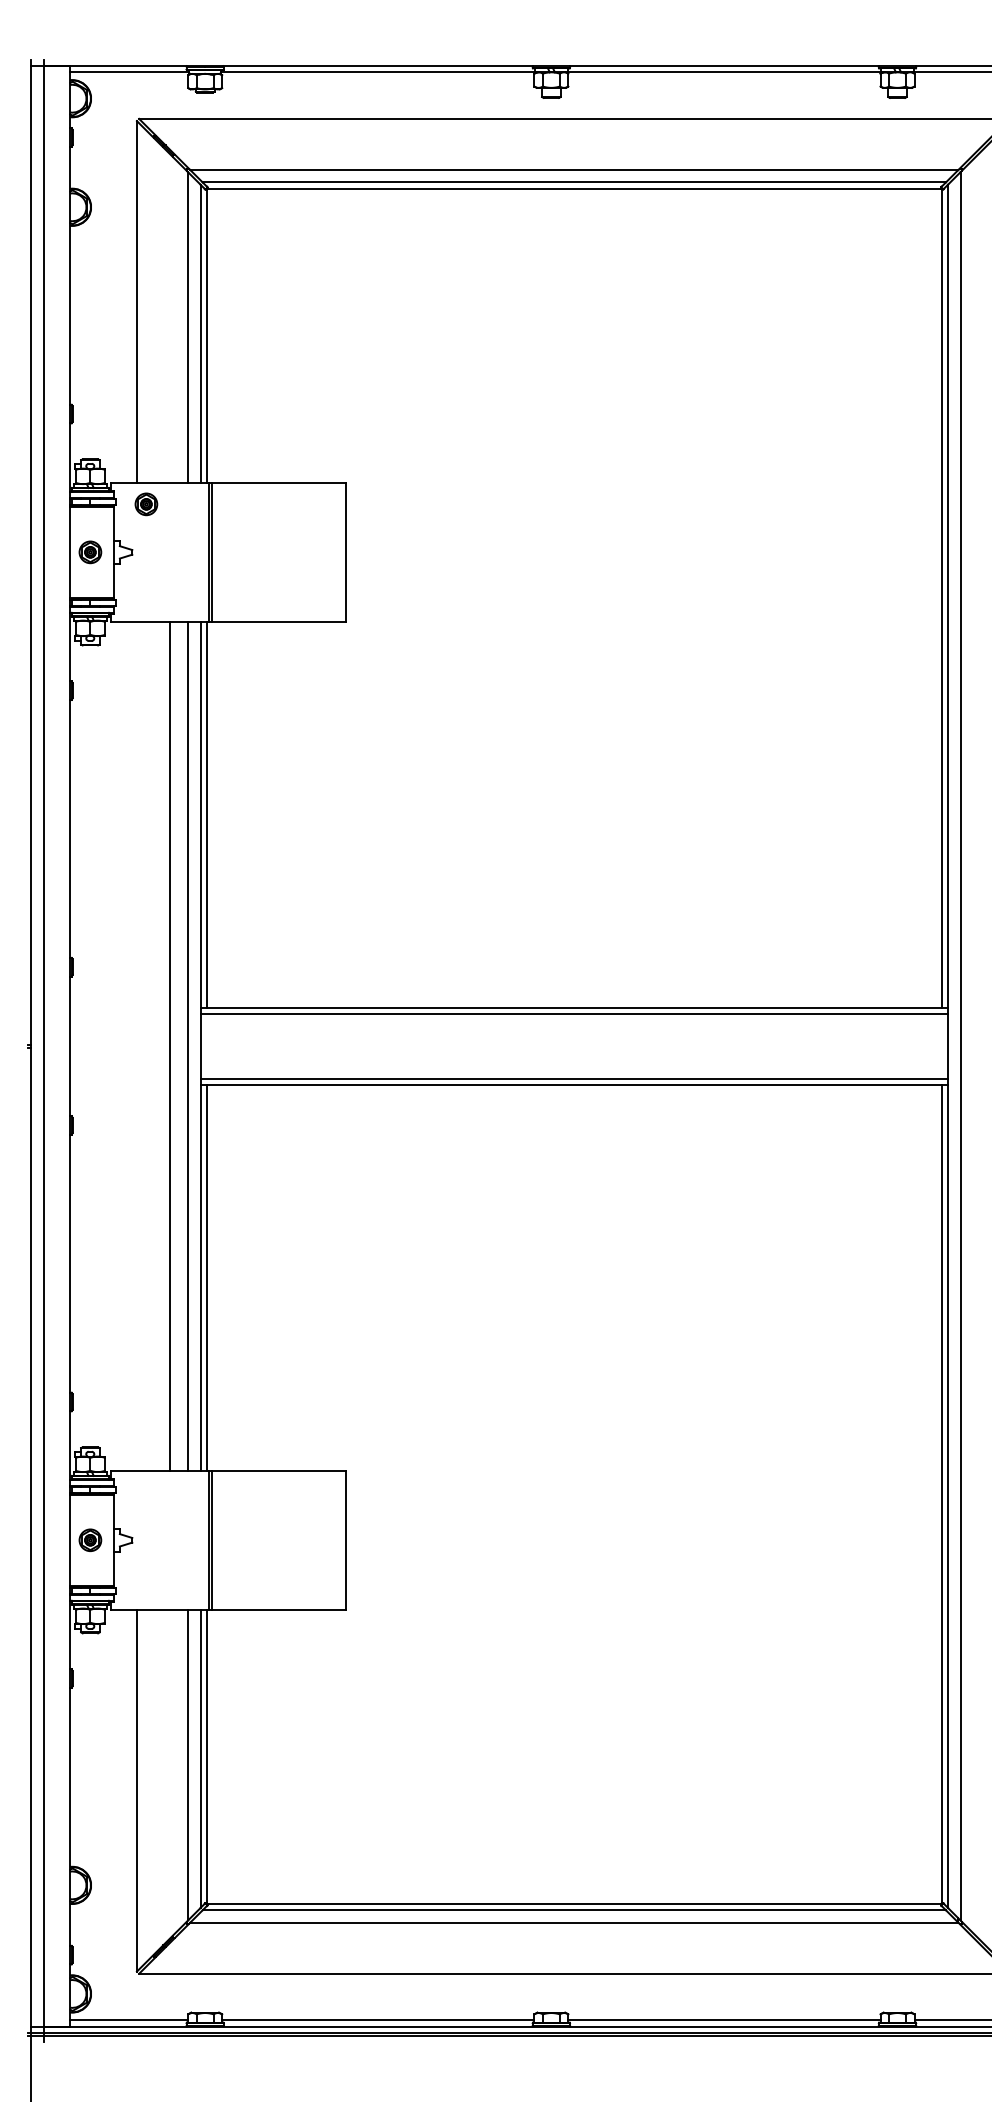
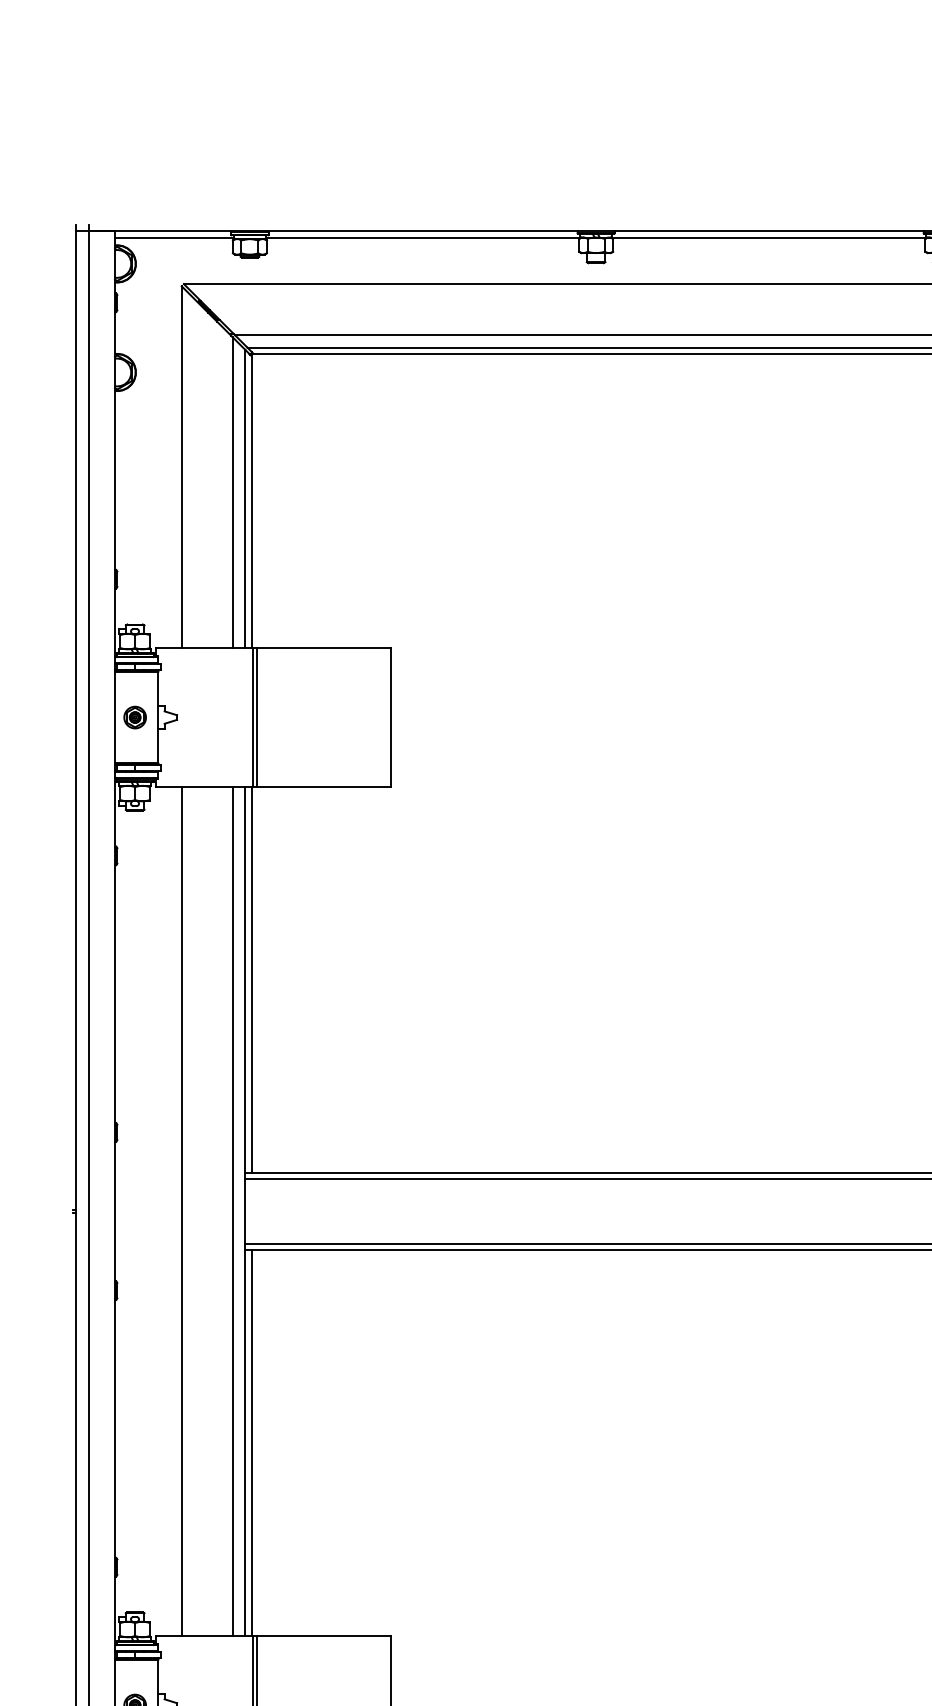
part: (146, 504) -> (191, 669), removed
line: (169, 1046) -> (181, 1211), moved

